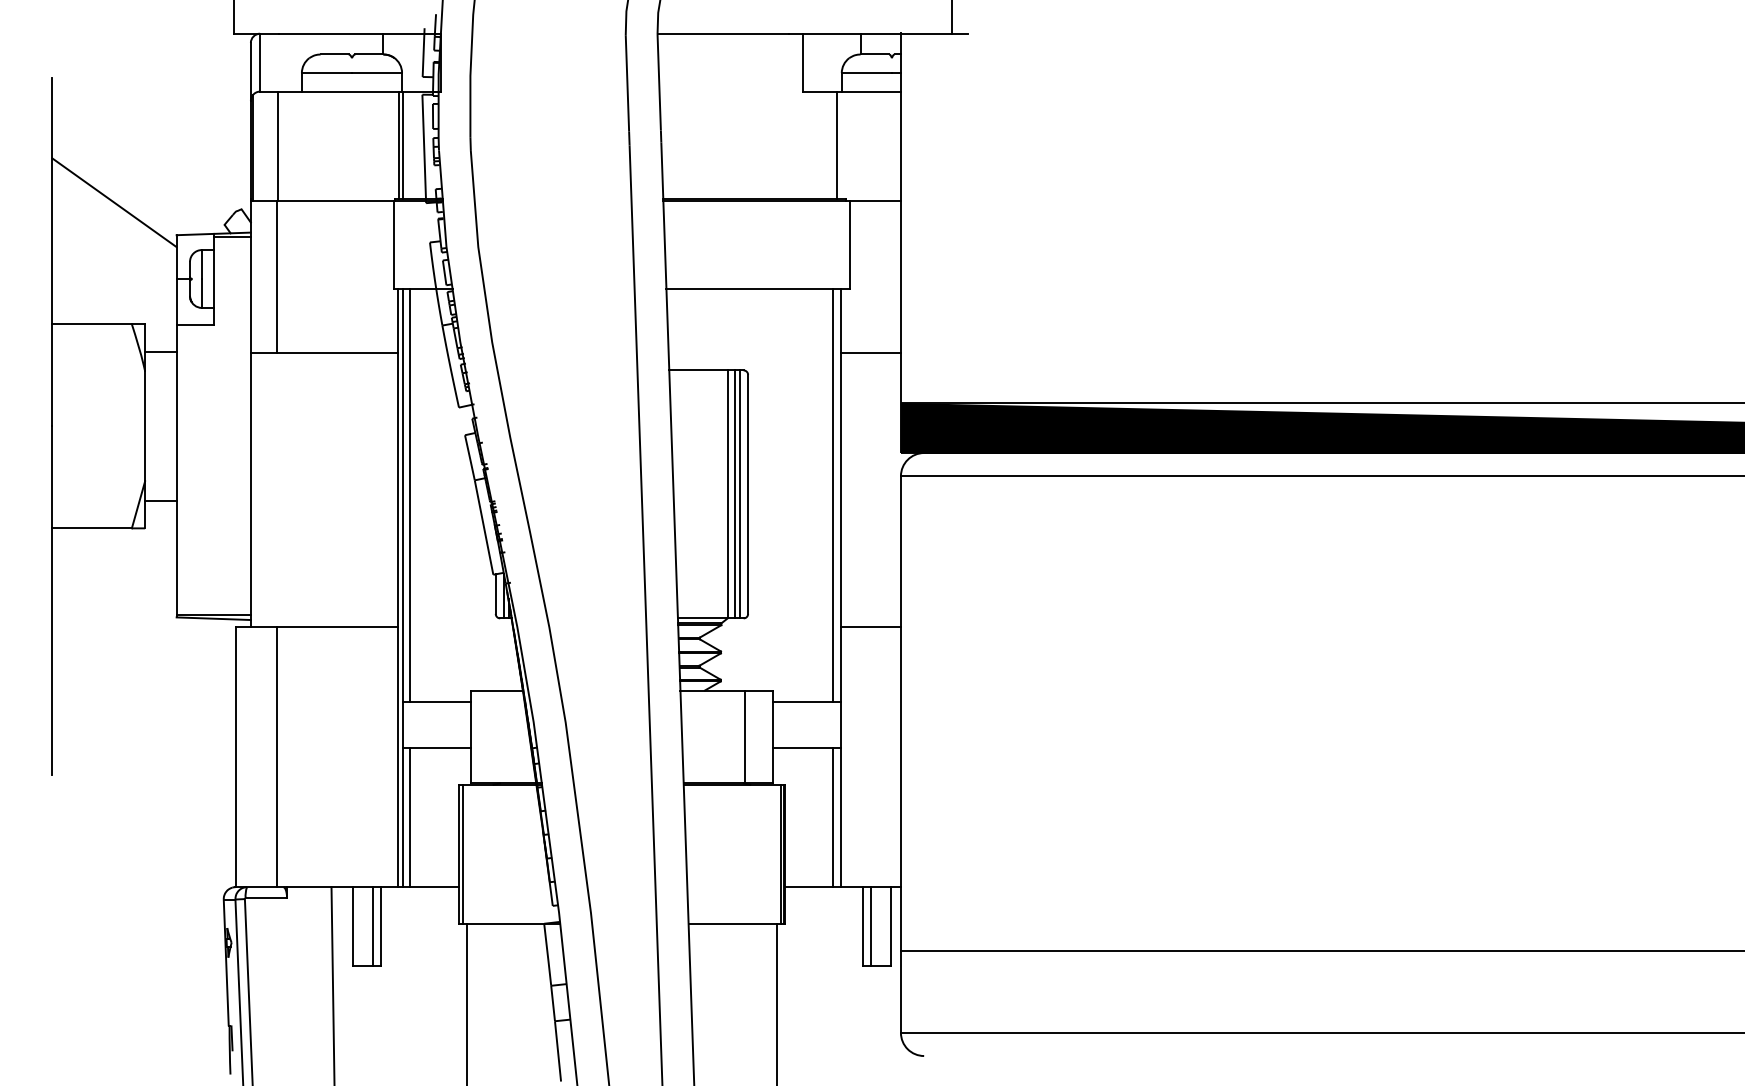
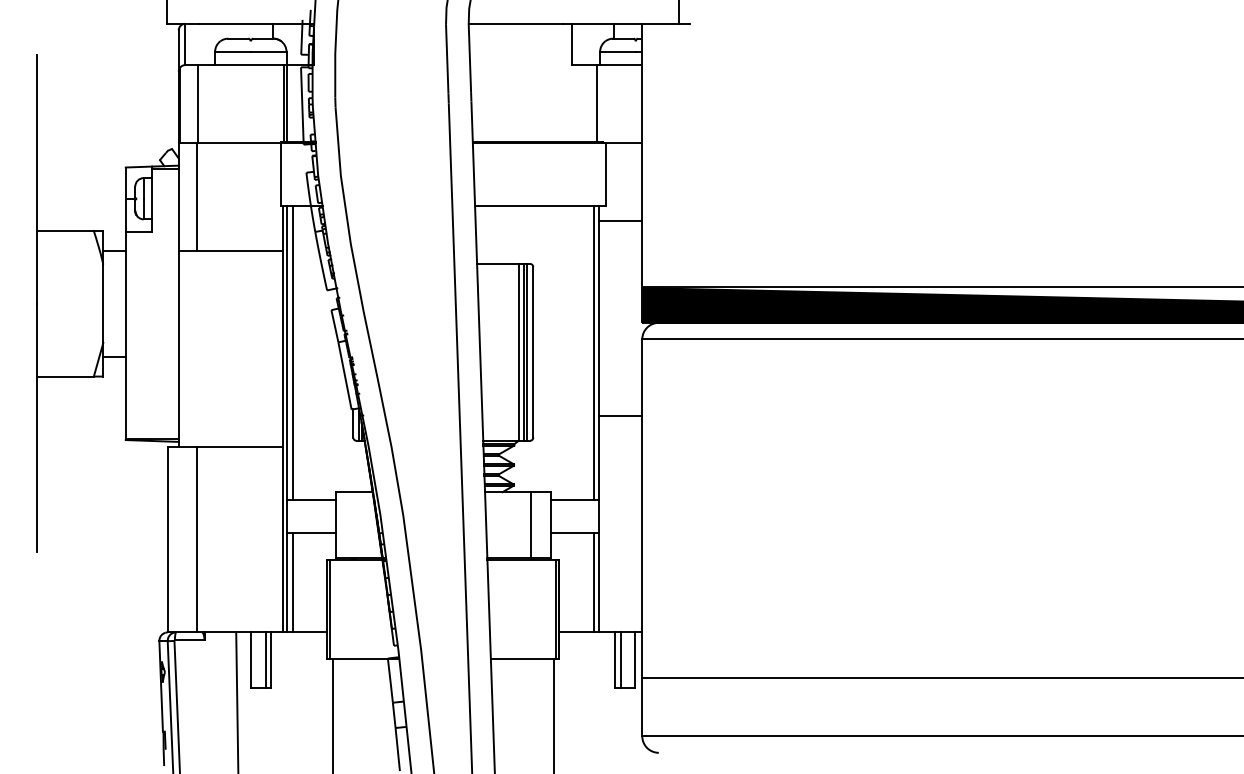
line: (114, 202) -> (81, 144), removed
line: (870, 352) -> (620, 220), moved
line: (870, 627) -> (620, 415), moved

